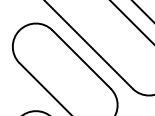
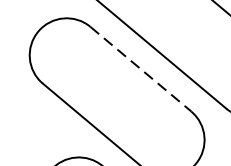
line: (82, 59) -> (142, 69), solid -> dashed

